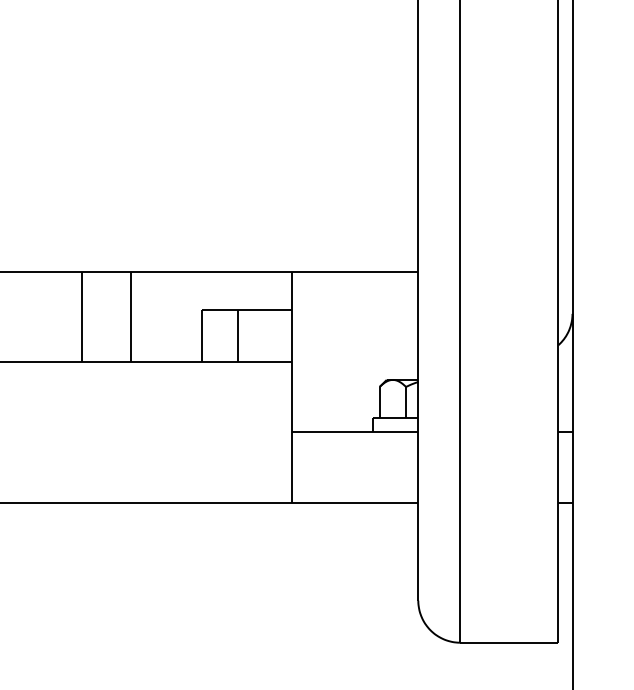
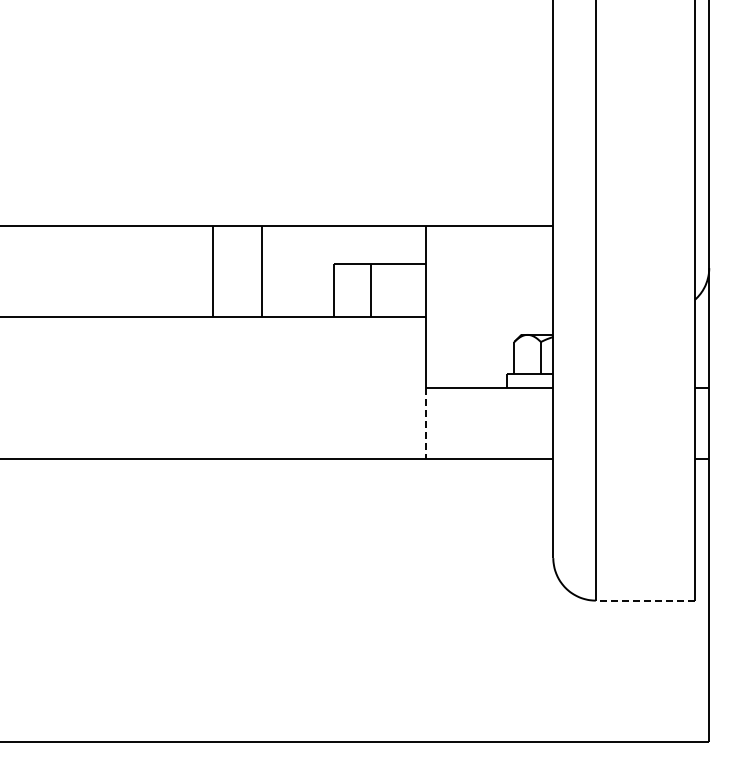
line: (291, 467) -> (425, 423), solid -> dashed
line: (509, 642) -> (645, 600), solid -> dashed

